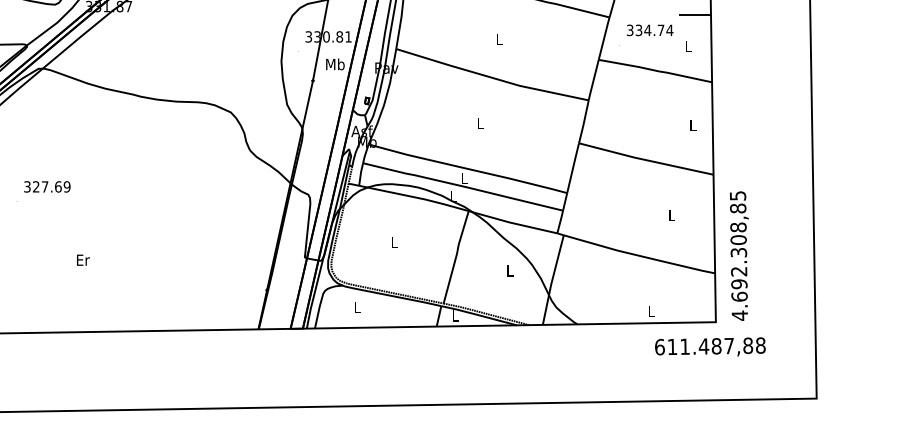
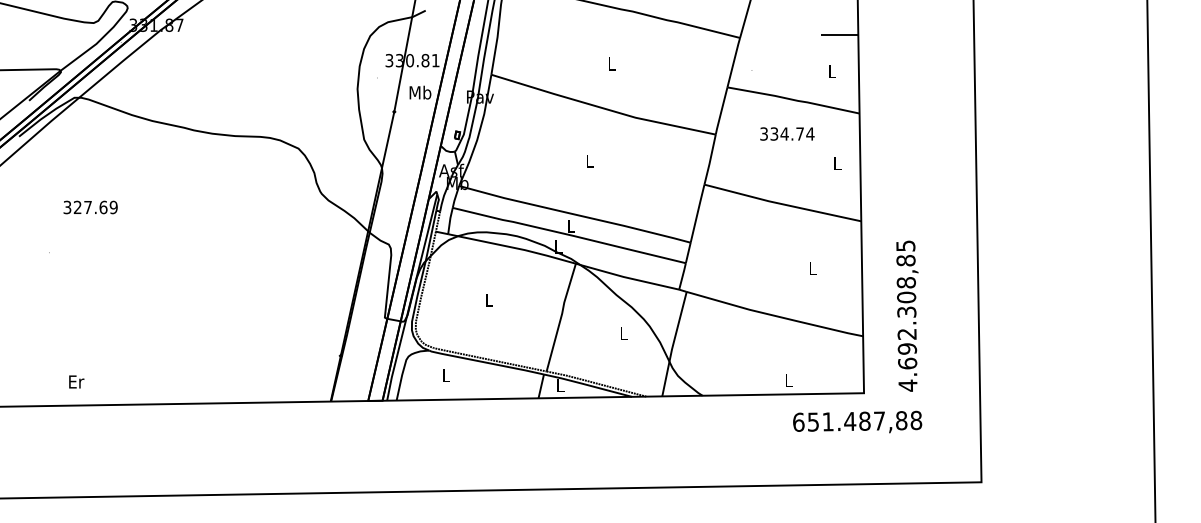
text: (650, 29) -> (787, 133), moved
text: (47, 186) -> (90, 207), moved
text: (739, 255) -> (907, 315), moved
text: (83, 259) -> (76, 381), moved
text: (672, 346) -> (813, 421), 611.487,88 -> 651.487,88

